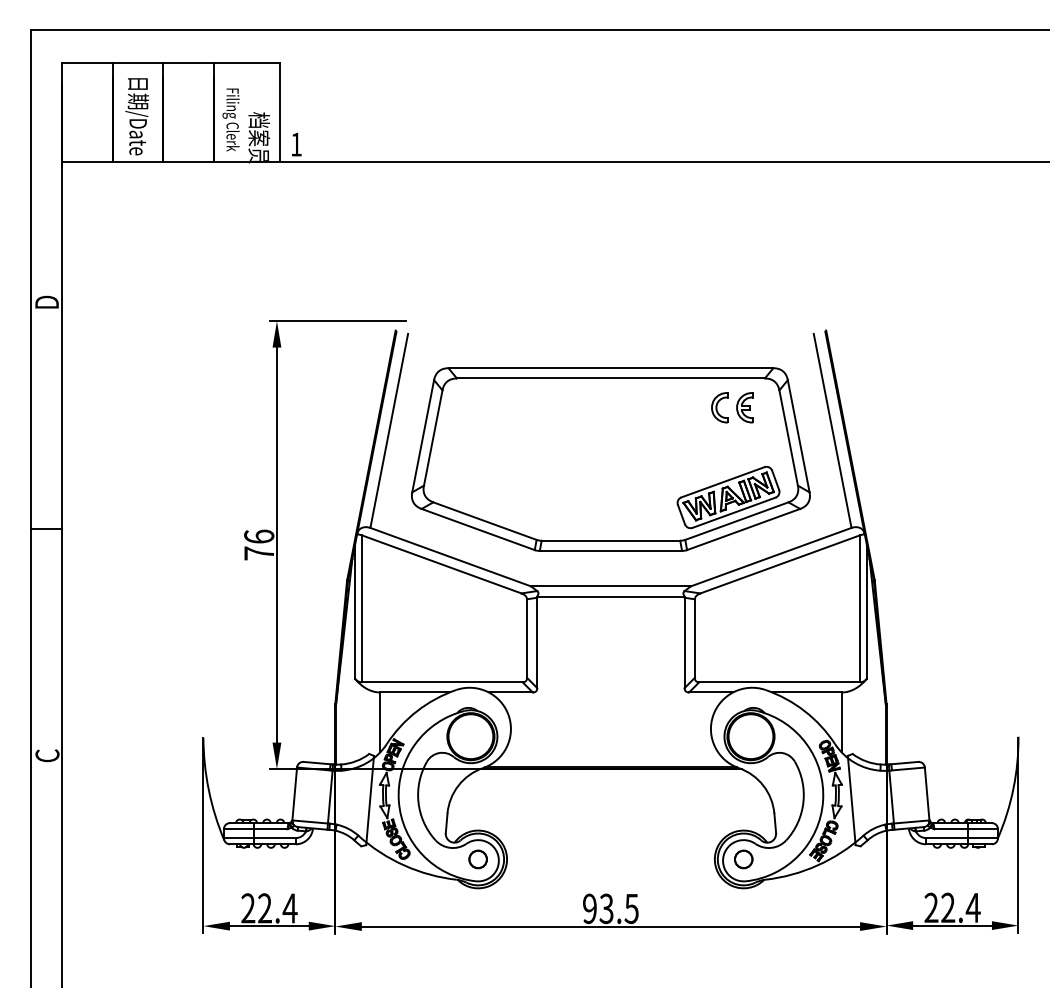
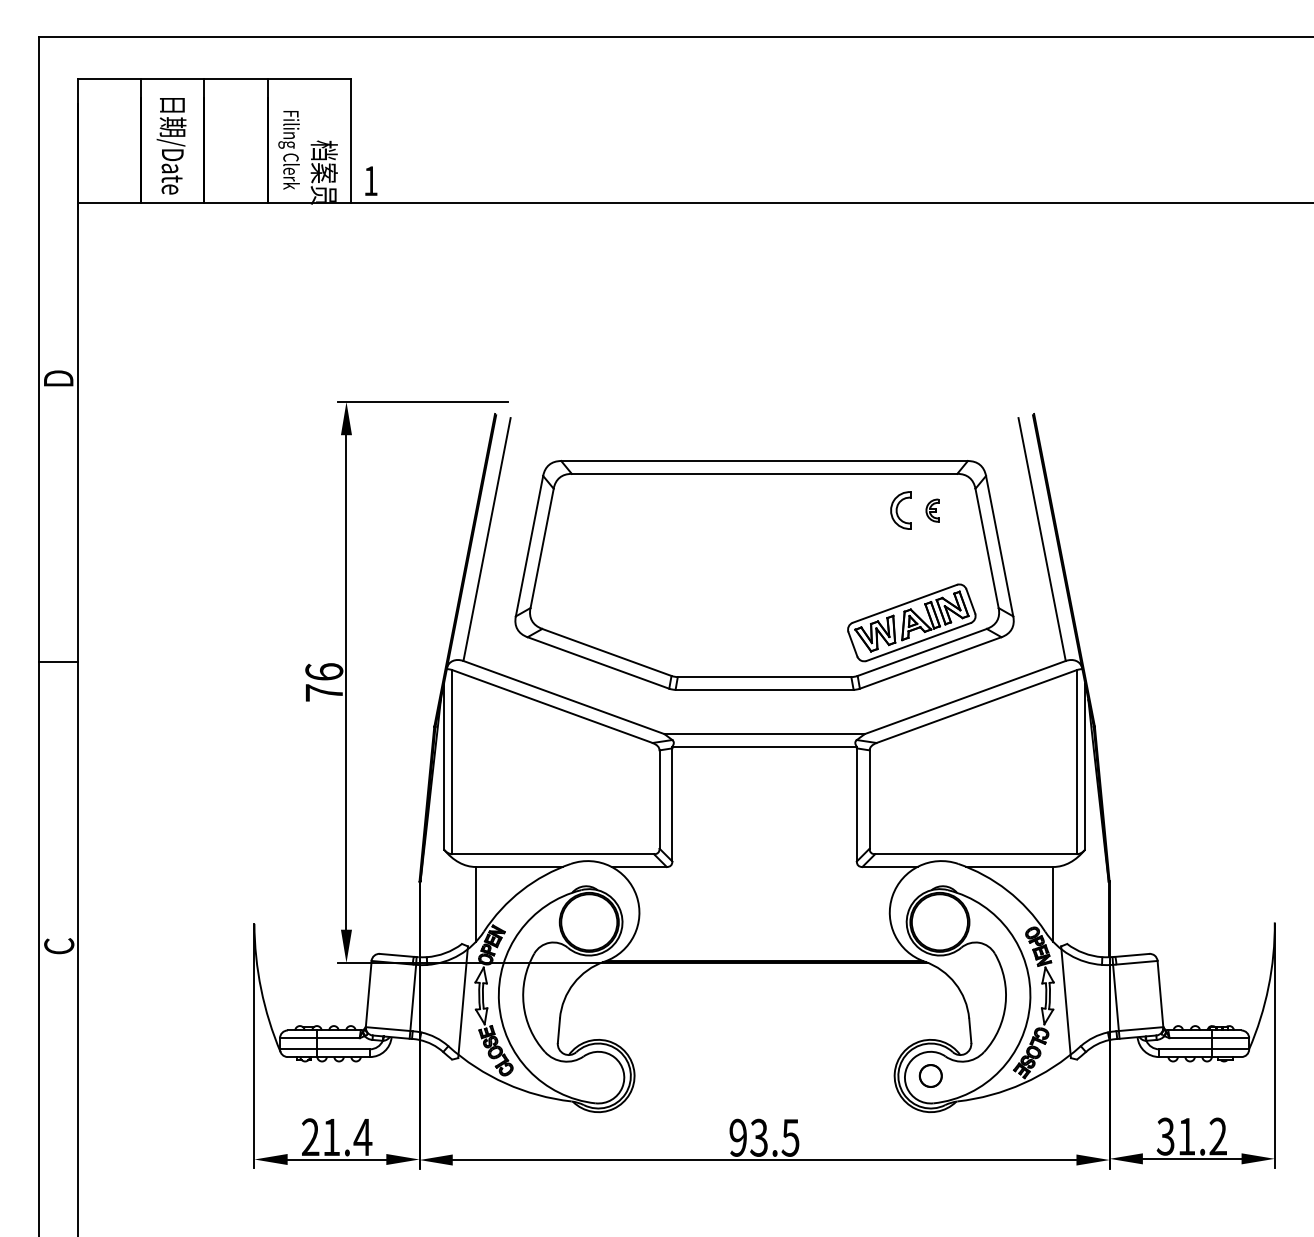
part: (744, 407) -> (931, 510), size x0.6
part: (477, 859) -> (597, 1076), removed
text: (952, 907) -> (1192, 1136), 22.4 -> 31.2
text: (264, 908) -> (330, 1137), 22.4 -> 21.4

